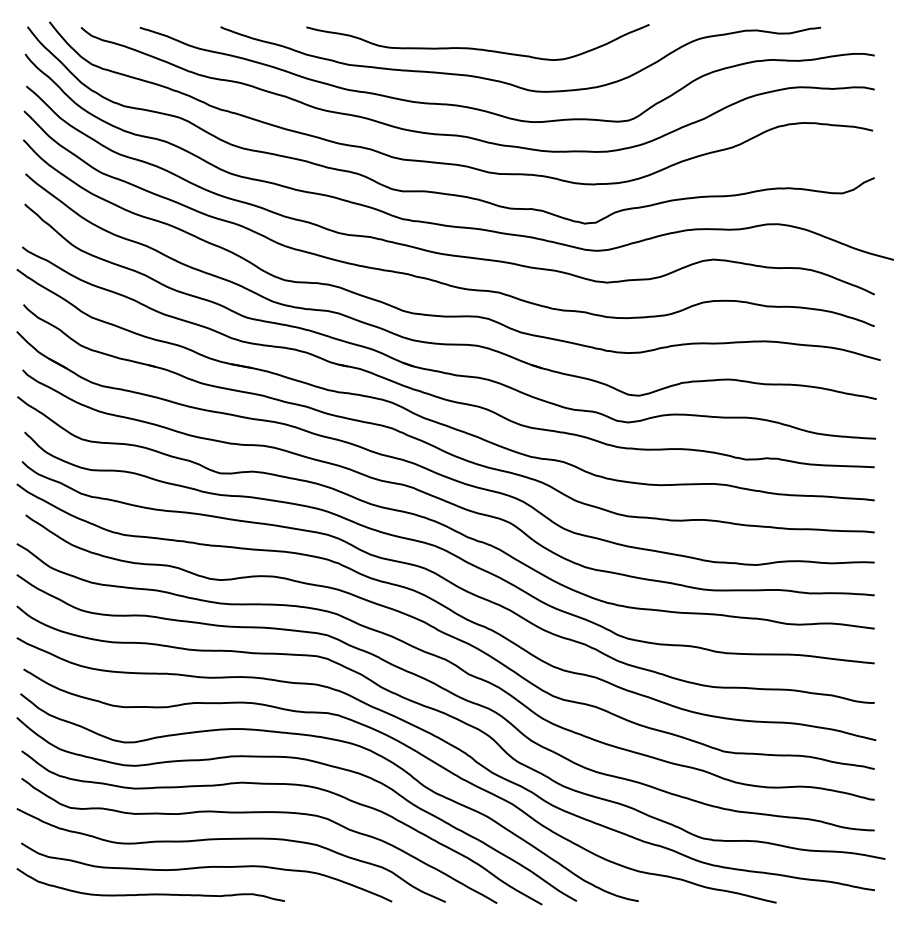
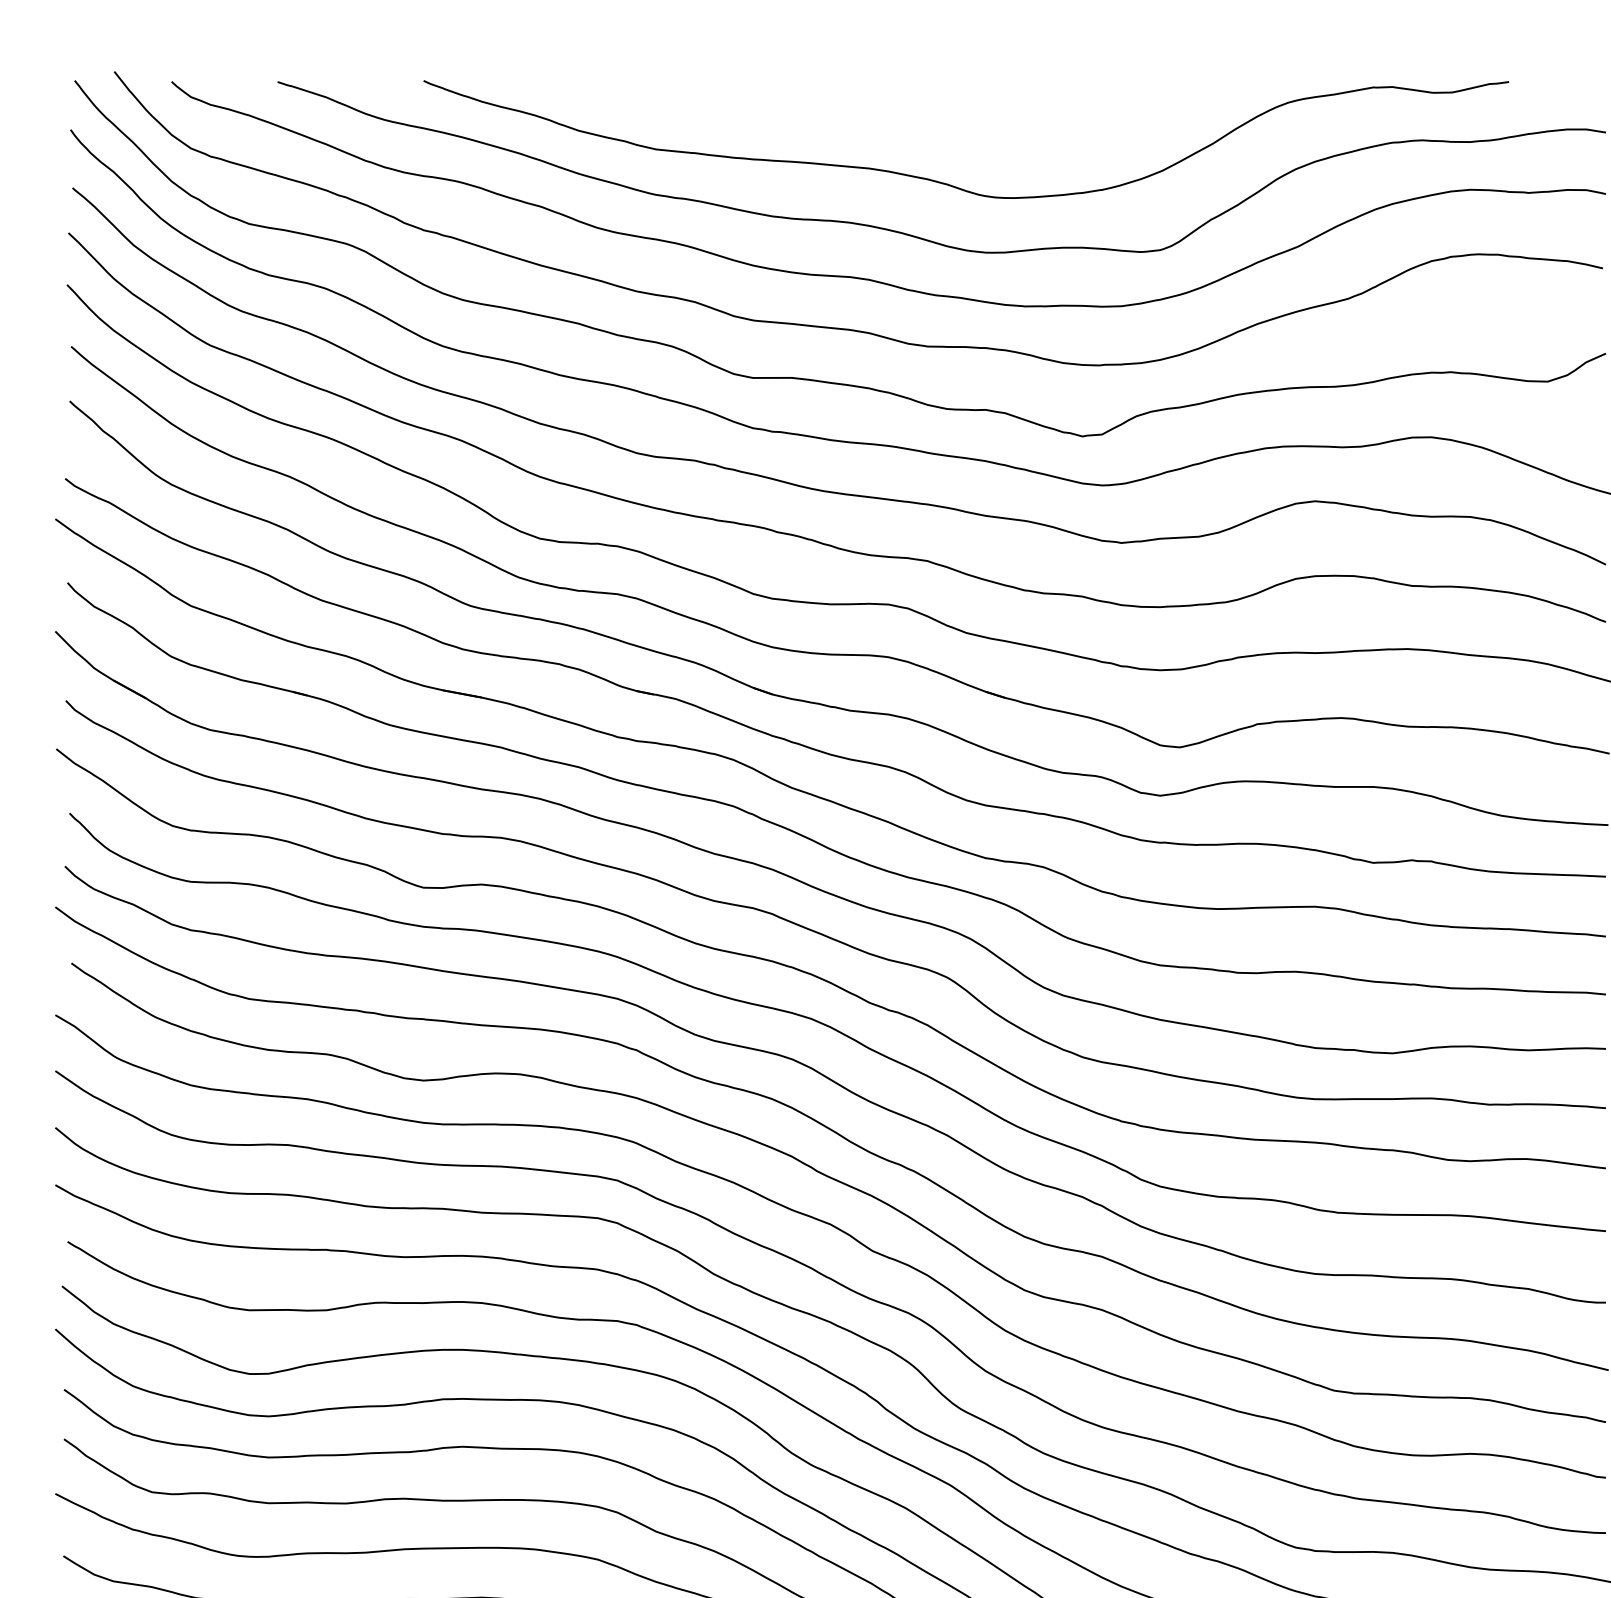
curve: (477, 48) -> (888, 119), removed

